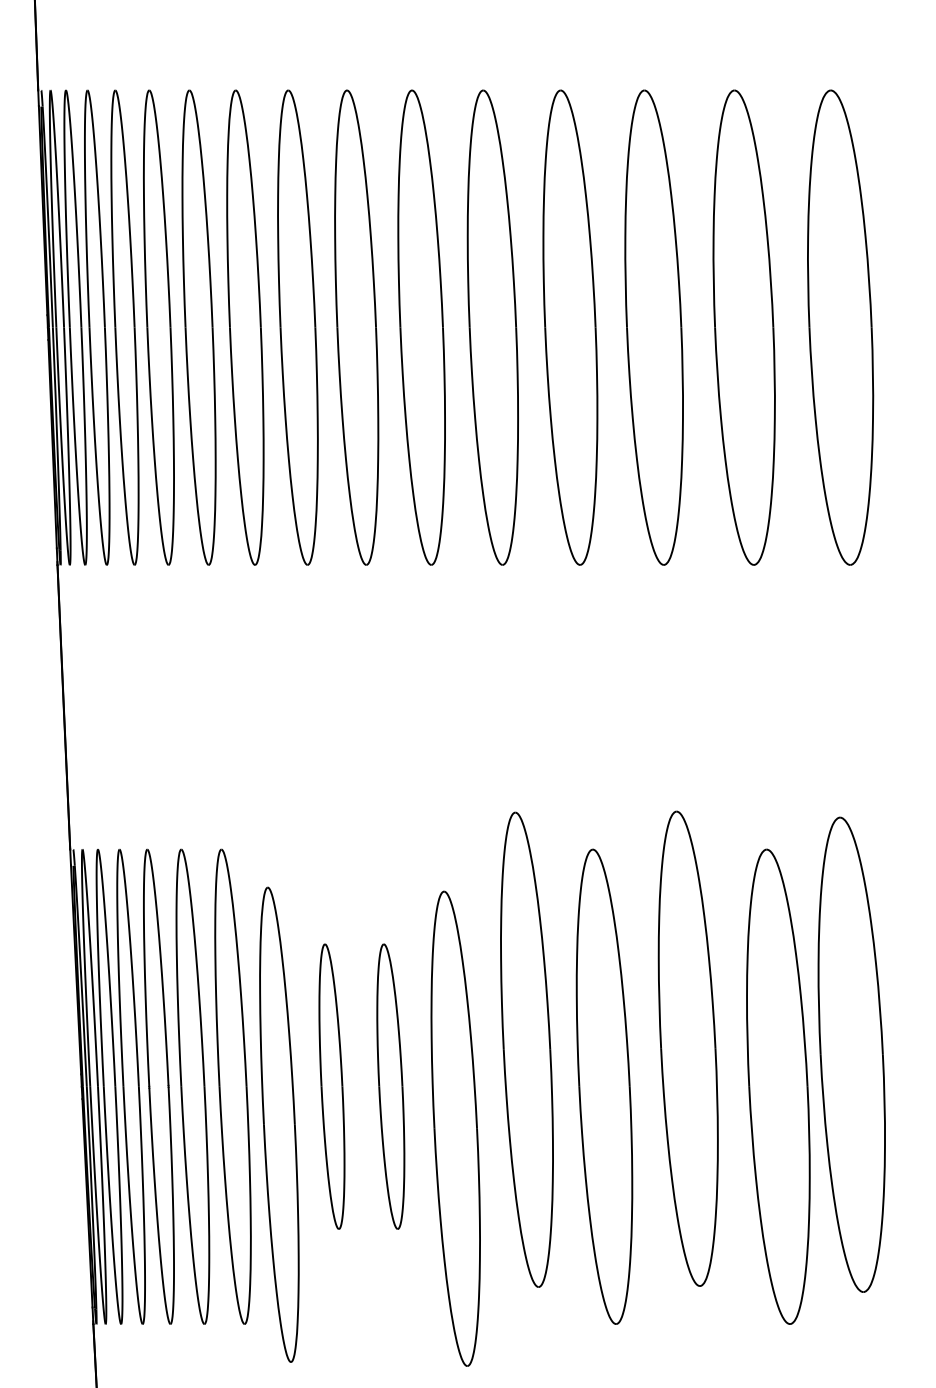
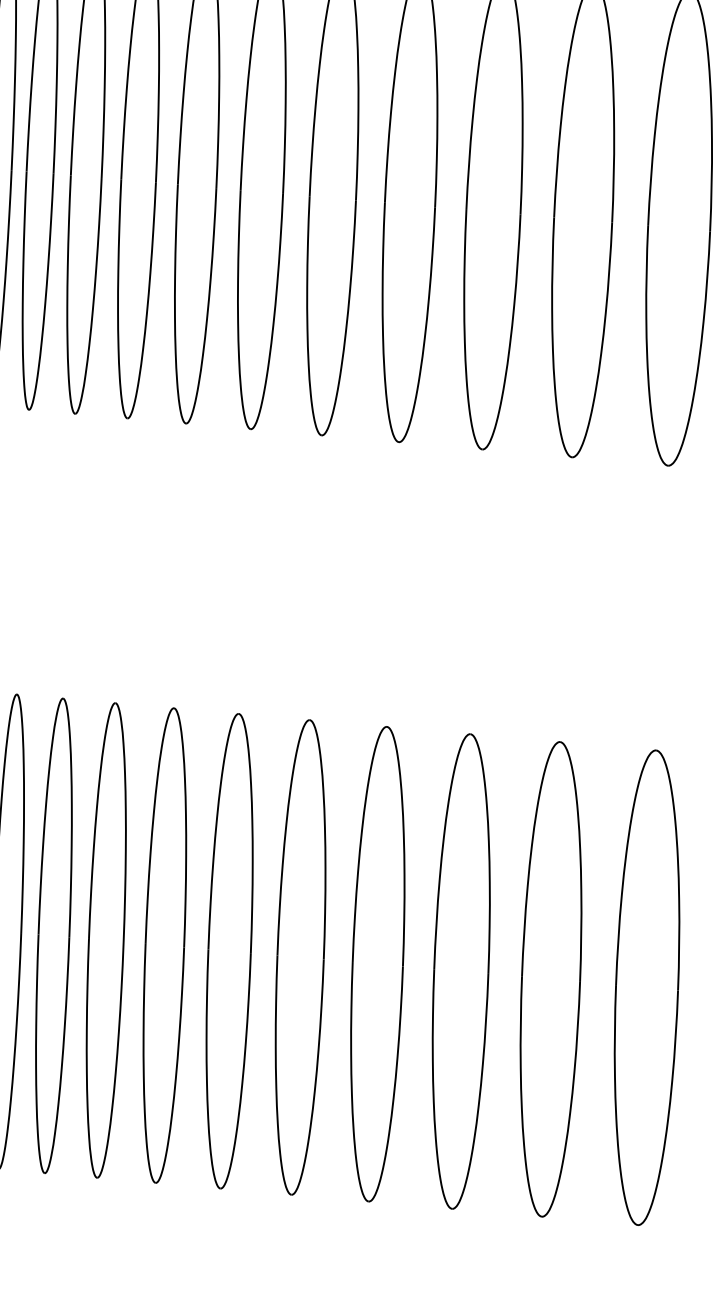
part: (687, 1048) -> (460, 971), moved
part: (526, 1049) -> (300, 957), moved
part: (851, 1054) -> (646, 987), moved
part: (331, 1086) -> (105, 940), size x1.67
part: (390, 1086) -> (164, 945), size x1.67
part: (279, 1124) -> (54, 935), moved
part: (455, 1128) -> (229, 950), moved

